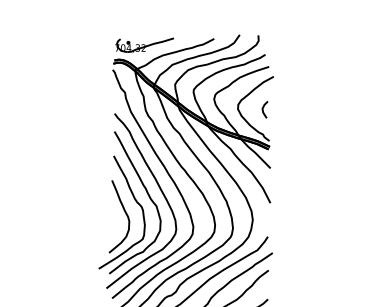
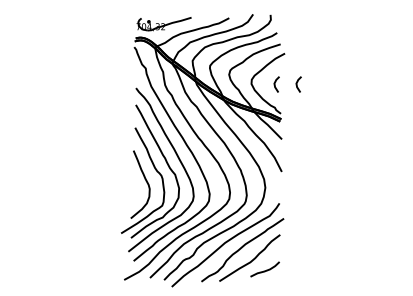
line: (287, 109) -> (297, 84), added

